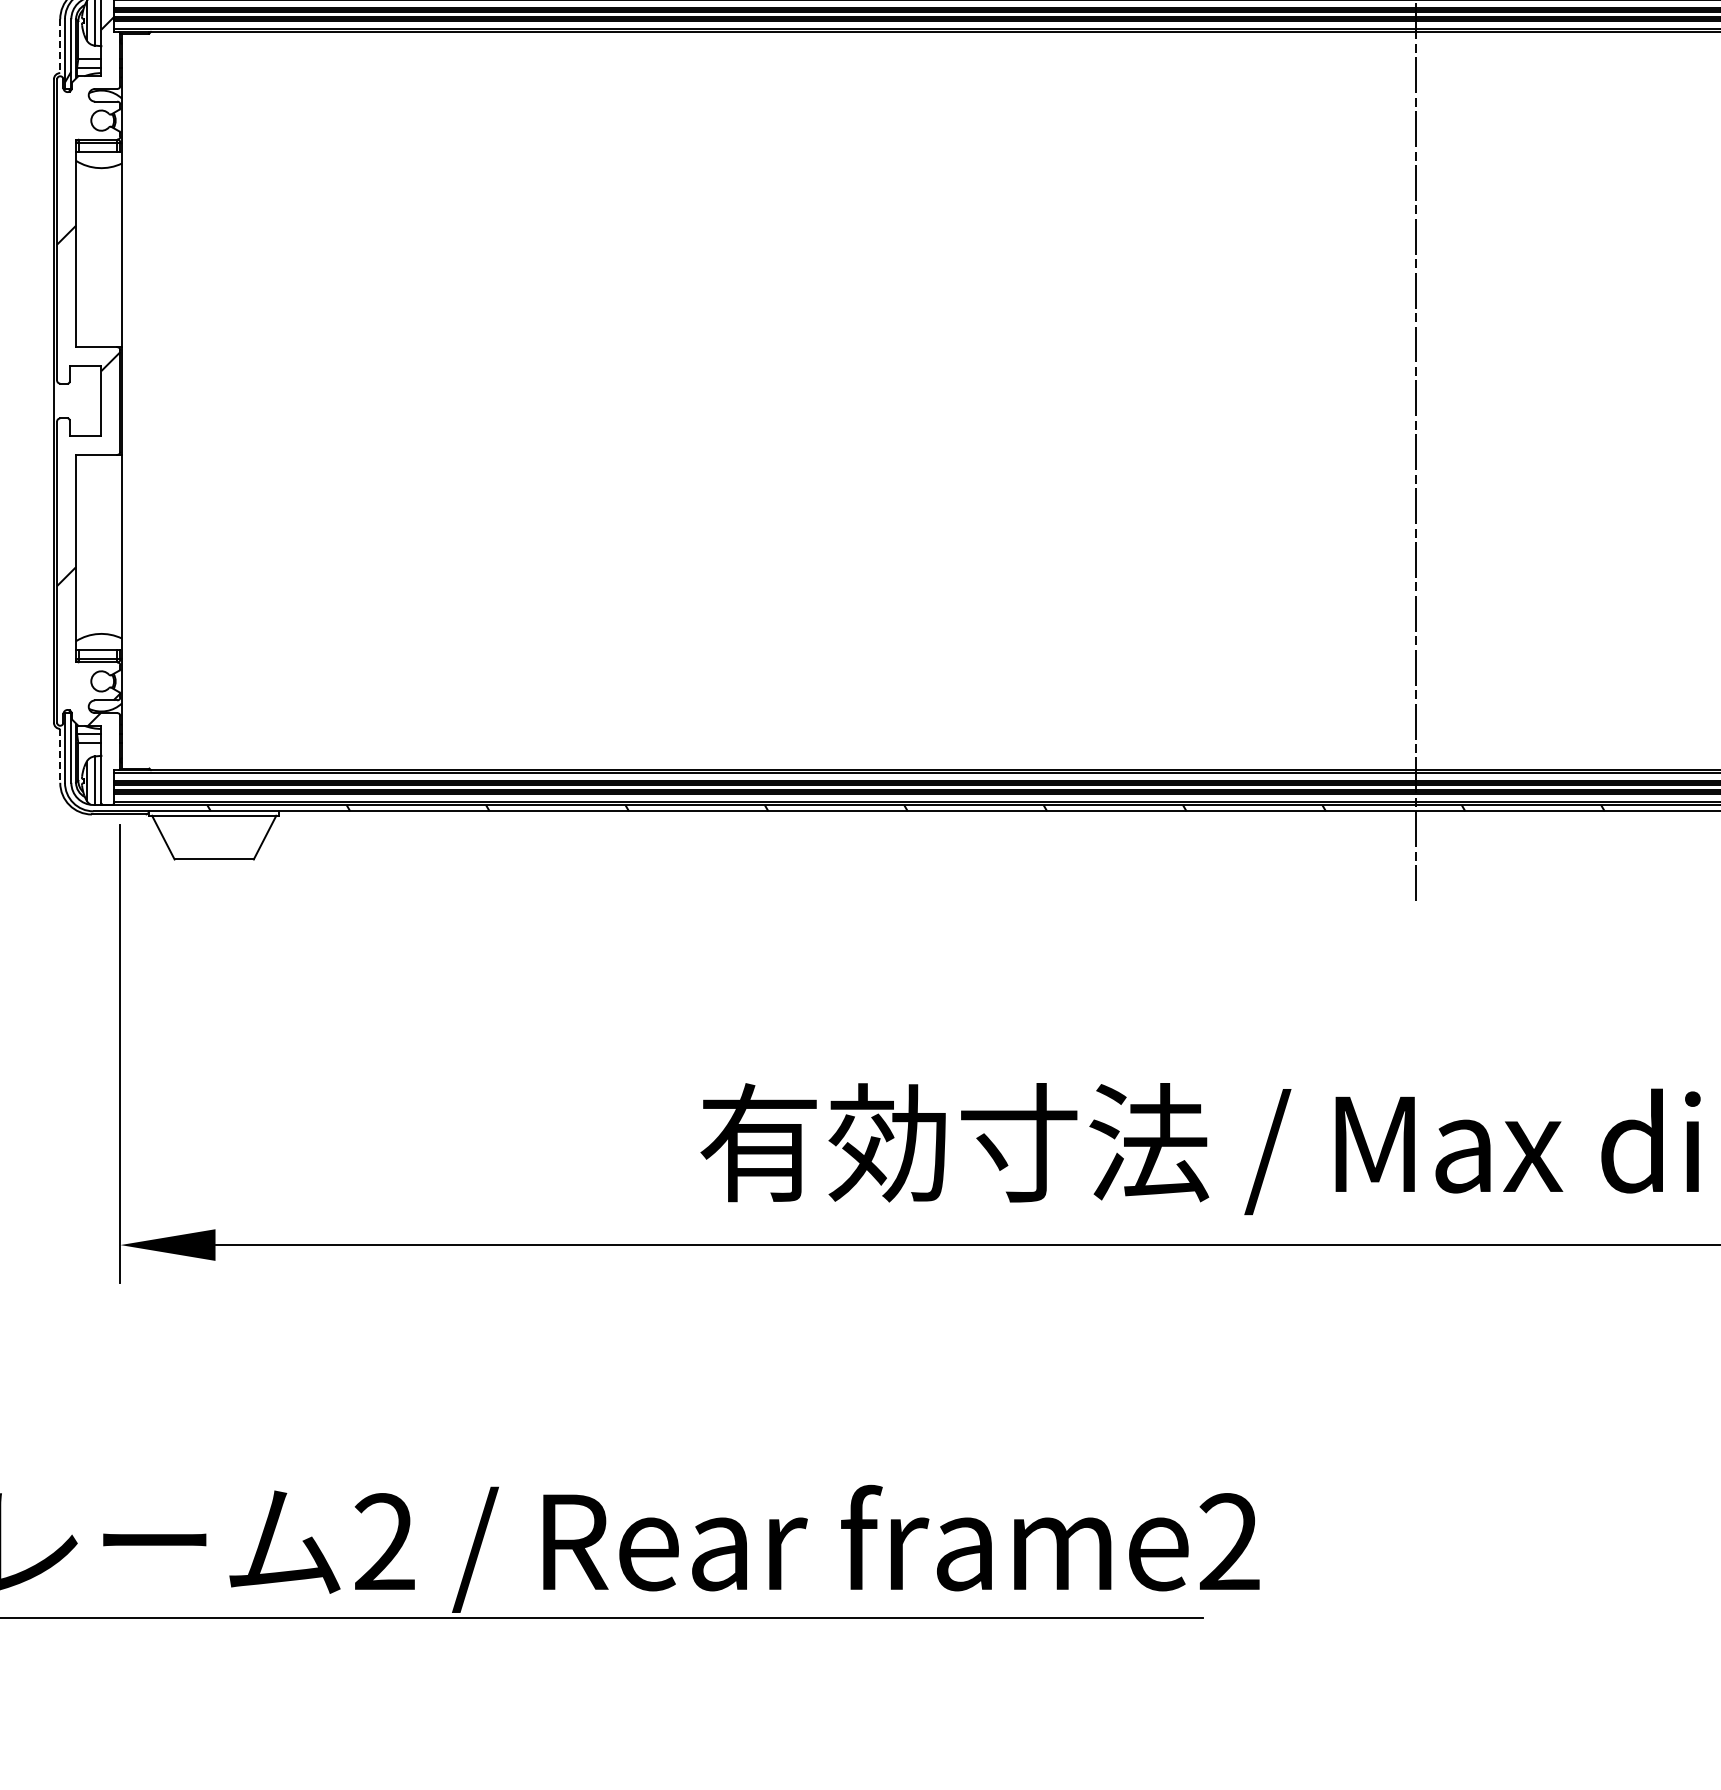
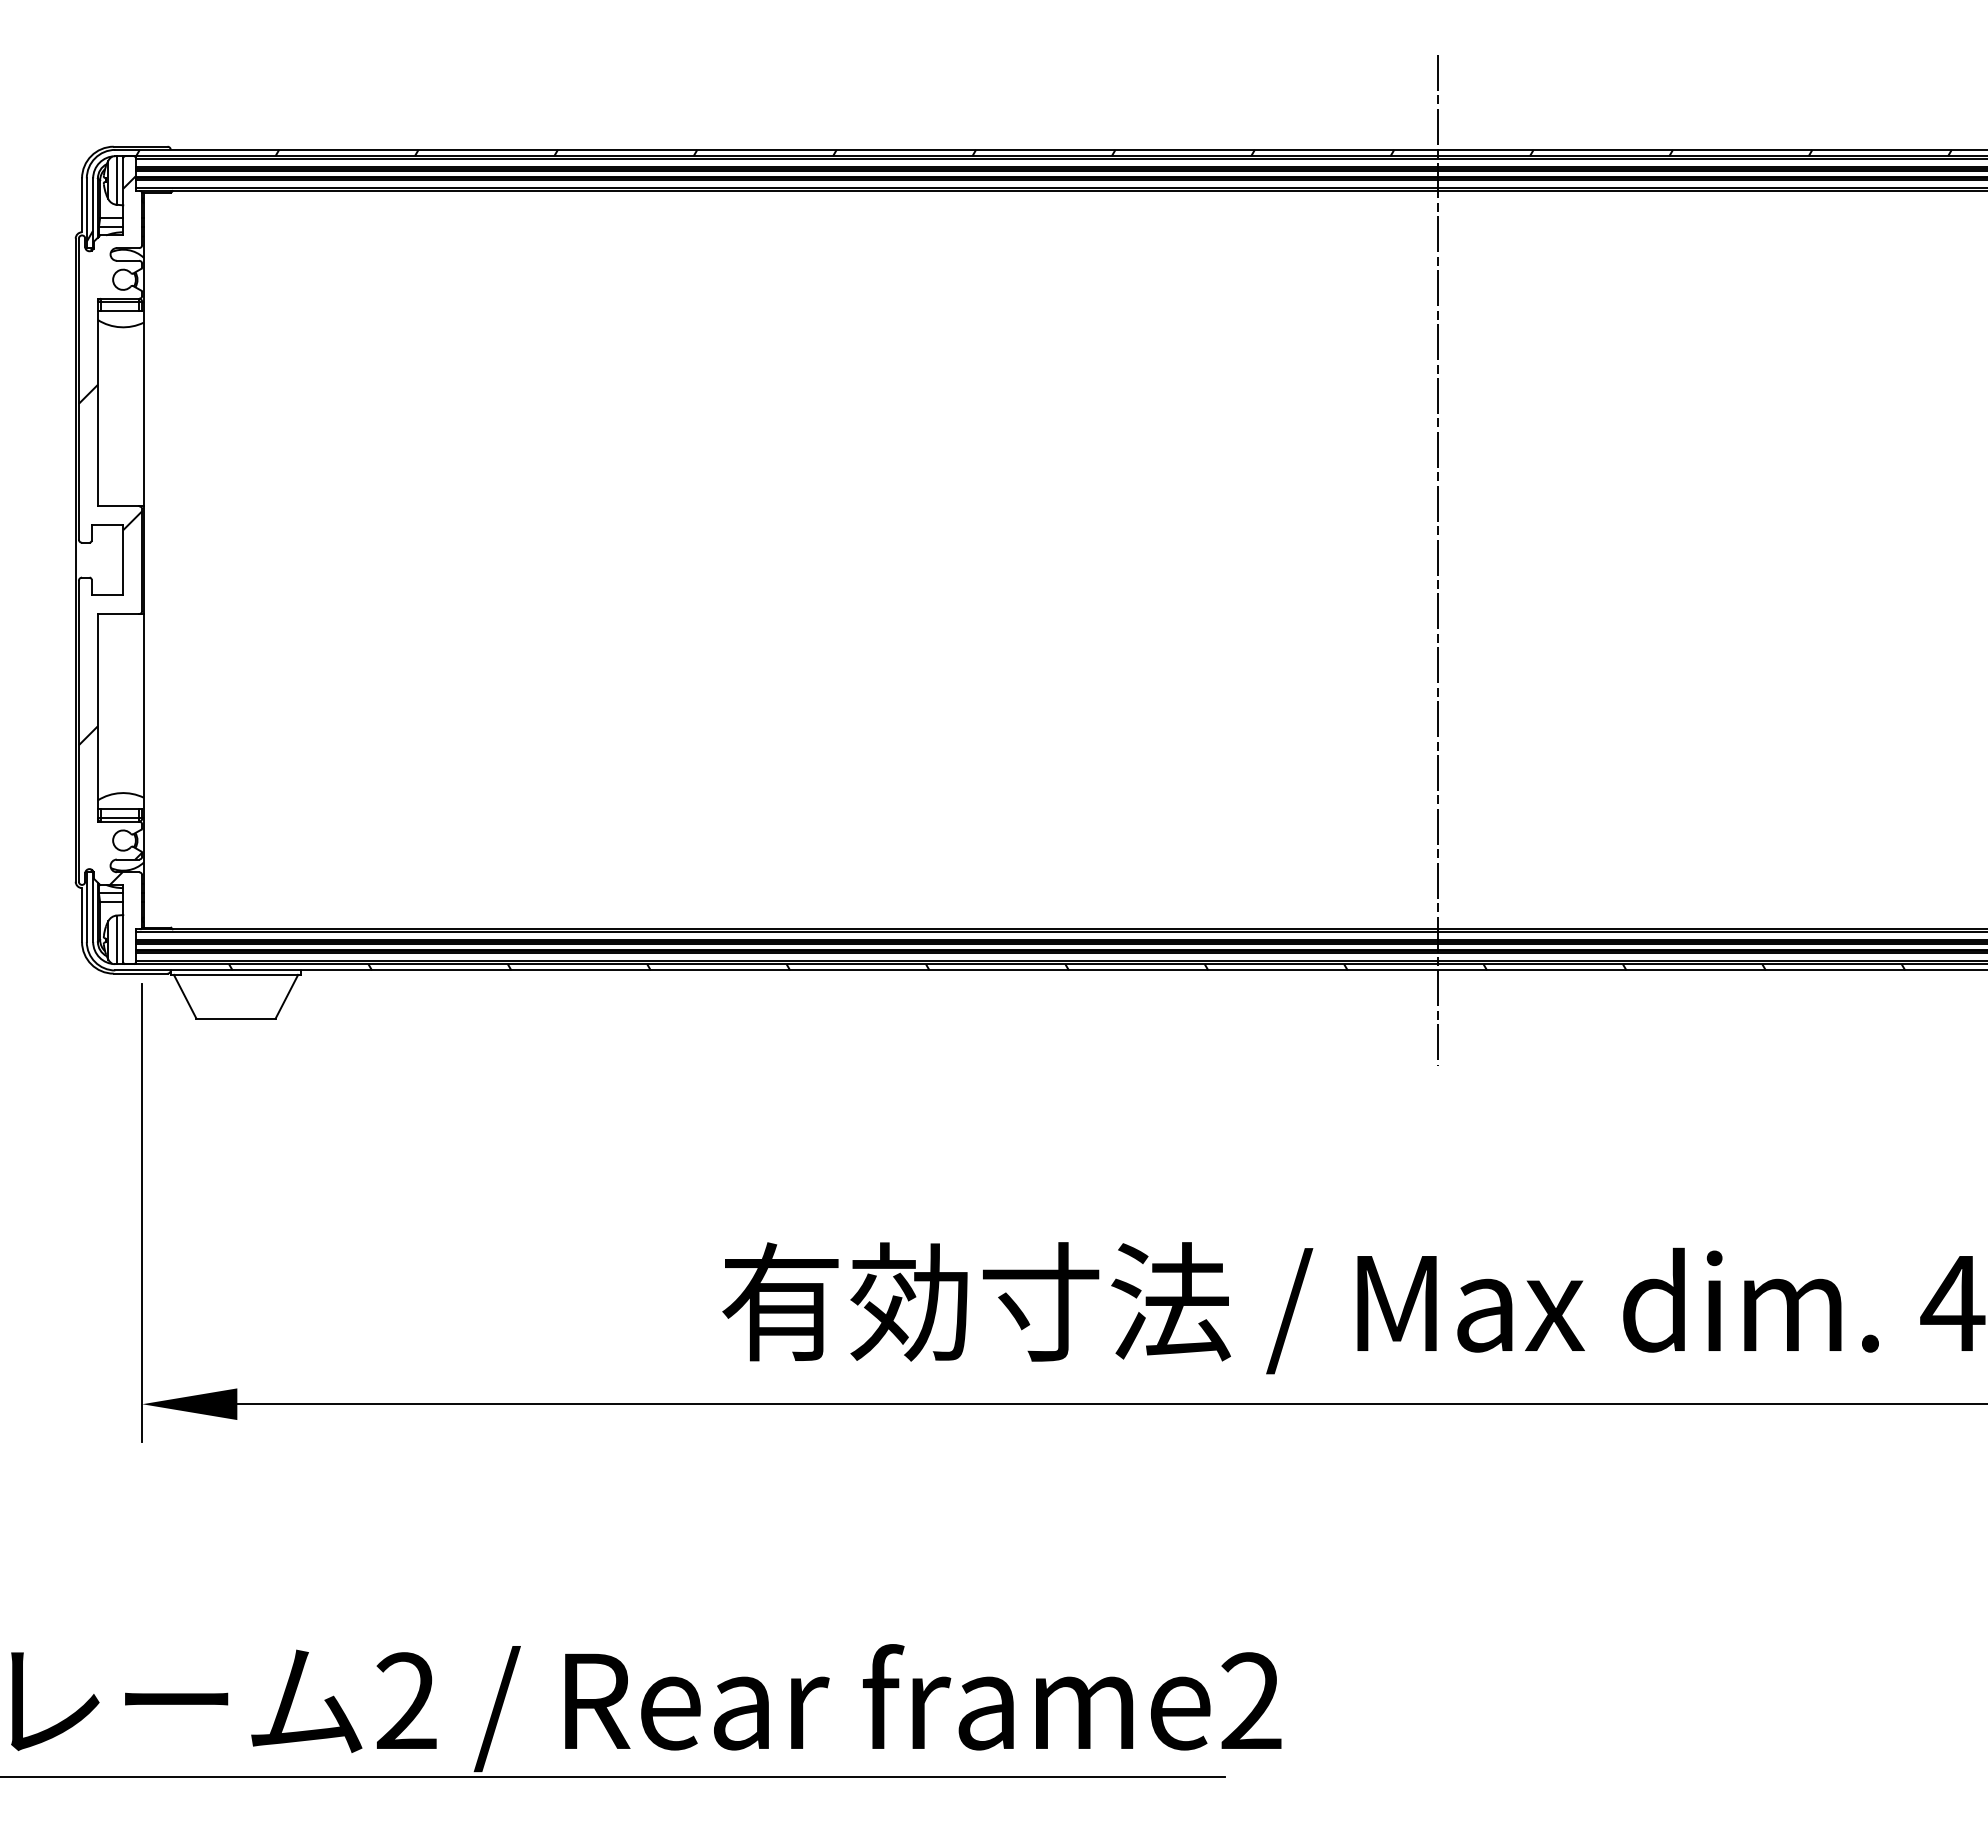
line: (60, 46) -> (82, 205), dashed -> solid
line: (60, 756) -> (82, 915), dashed -> solid

